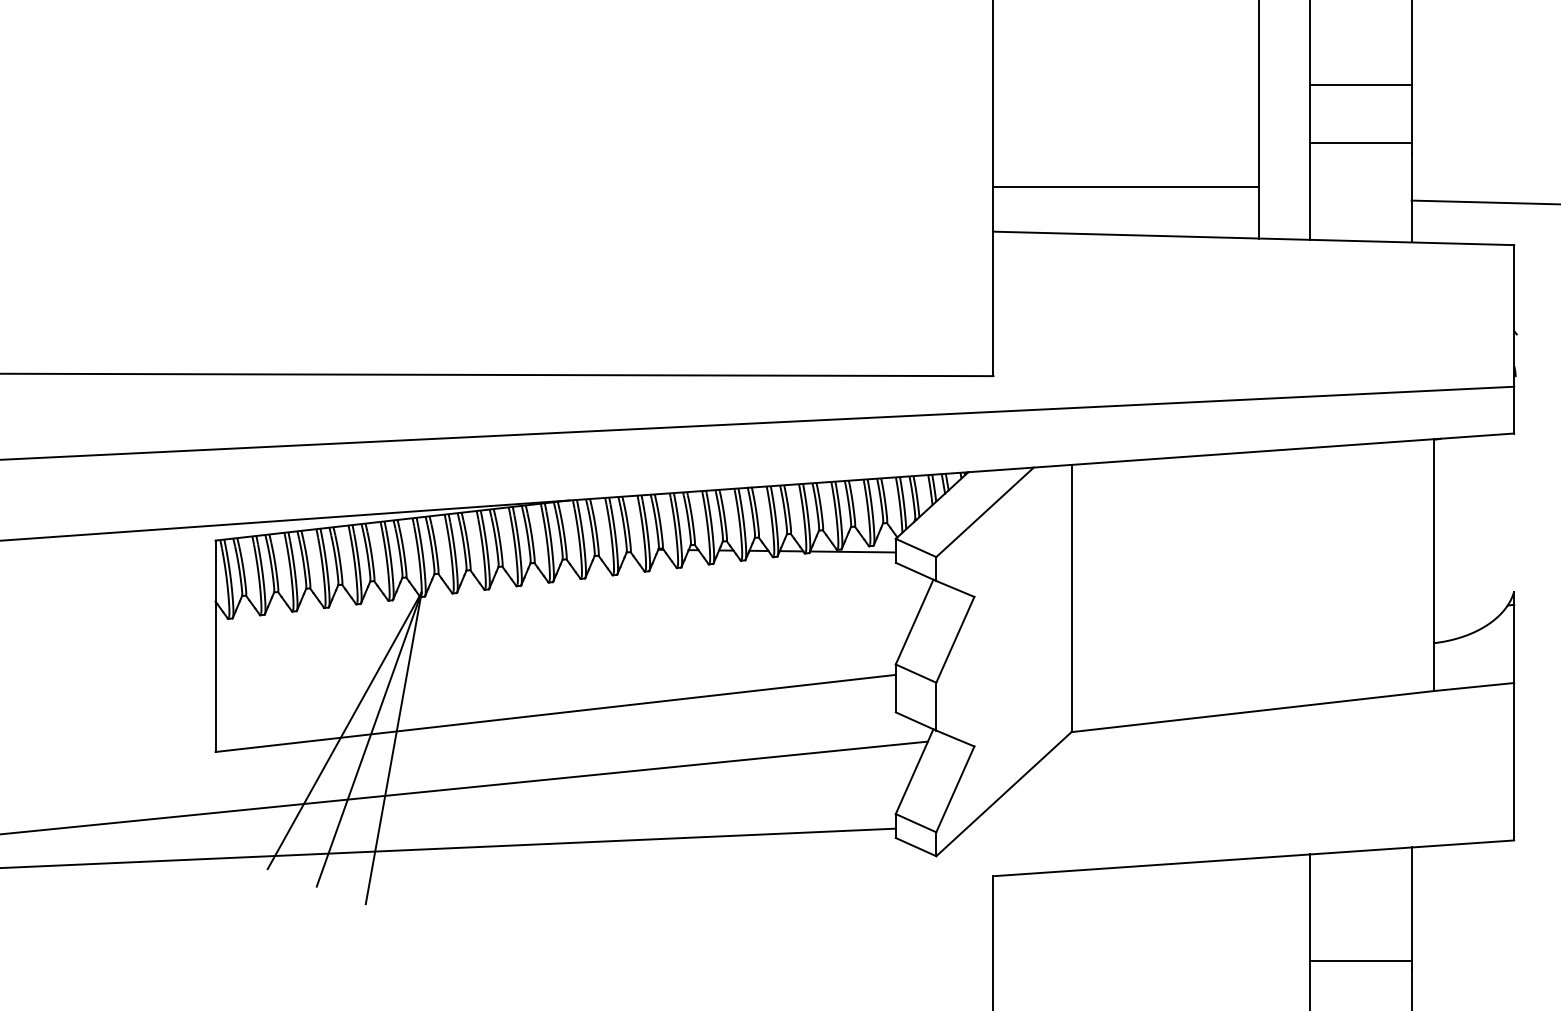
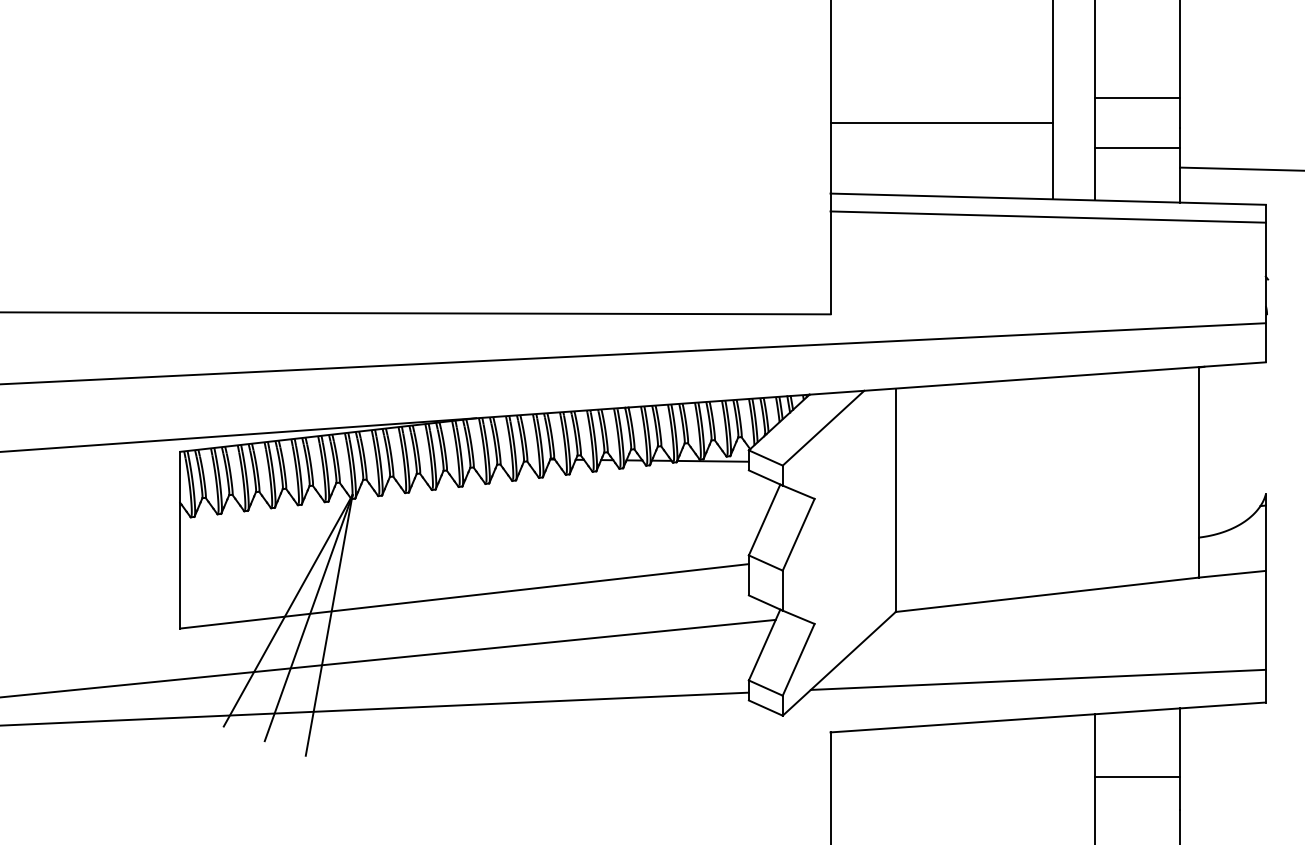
line: (1360, 84) -> (1137, 98), moved
line: (1360, 142) -> (1137, 147), moved
line: (1126, 187) -> (941, 123), moved
line: (1253, 259) -> (1047, 216), added
line: (1241, 813) -> (1037, 679), added
line: (1360, 961) -> (1137, 776), moved

